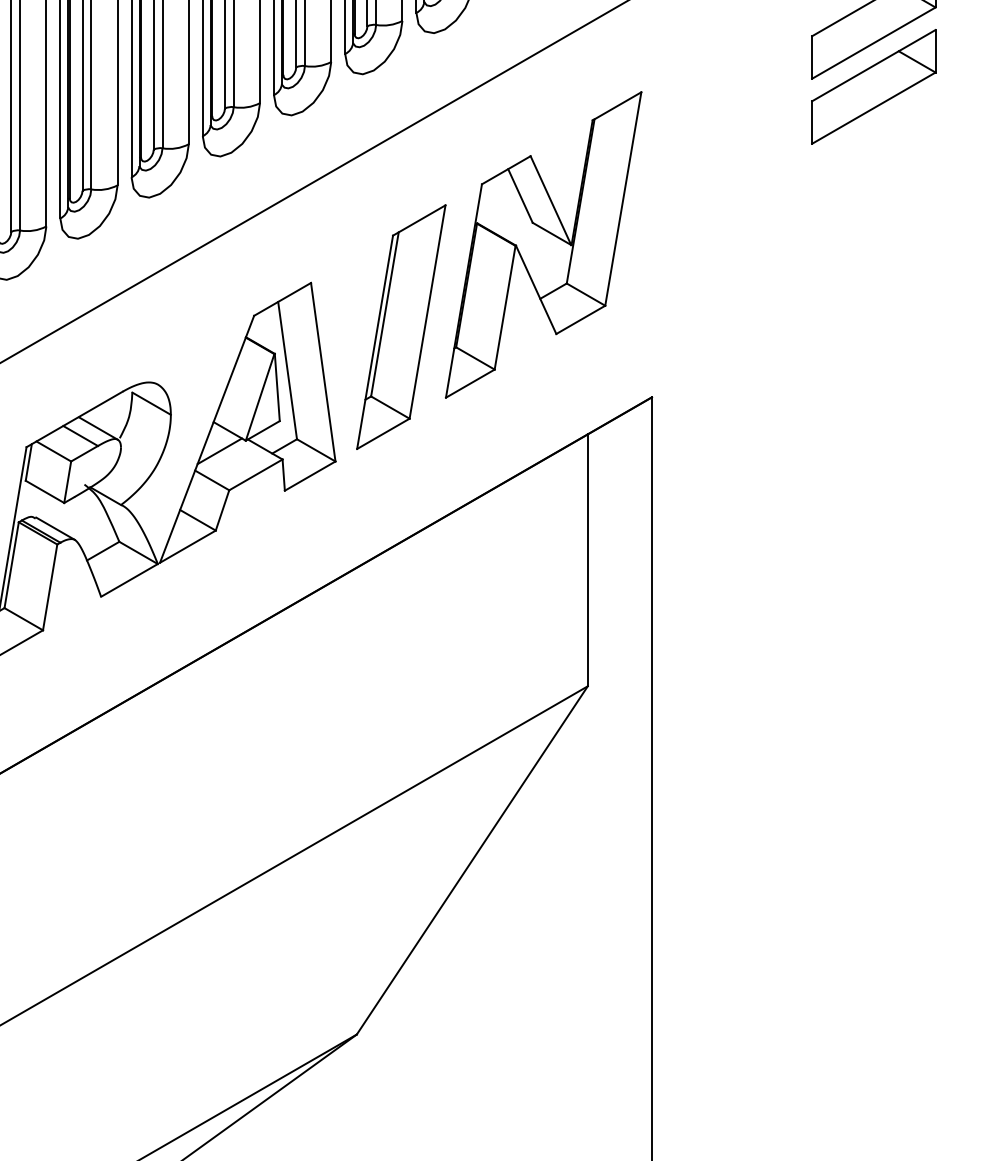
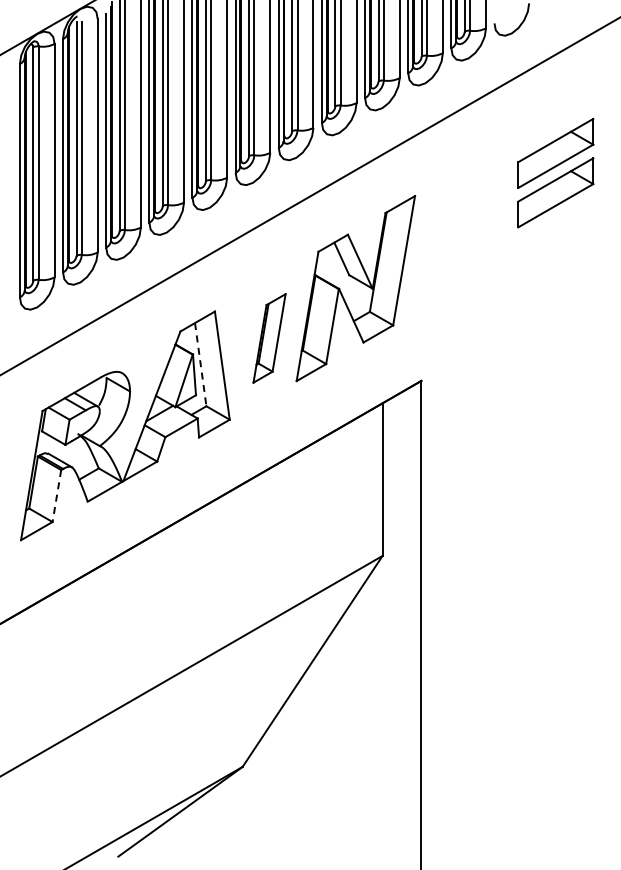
part: (401, 327) -> (269, 338), size x0.6
line: (287, 370) -> (200, 364), solid -> dashed
line: (49, 588) -> (56, 496), solid -> dashed

